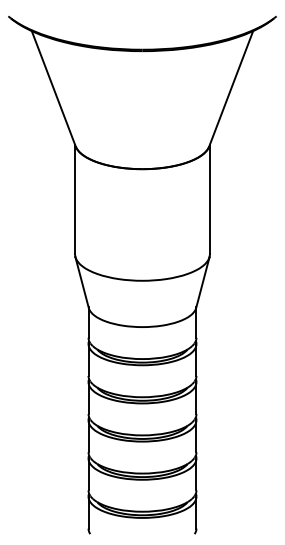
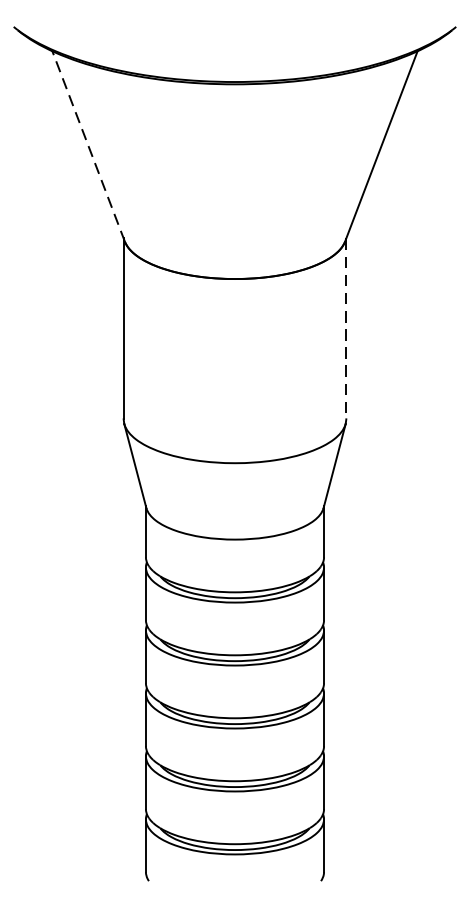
line: (53, 88) -> (88, 145), solid -> dashed
line: (209, 199) -> (345, 329), solid -> dashed

